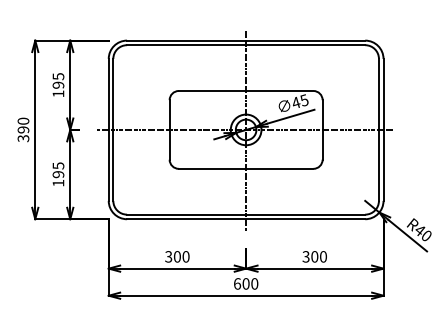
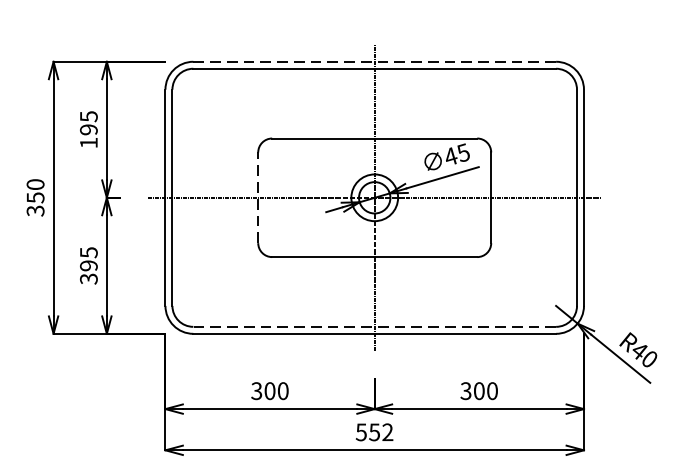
line: (246, 40) -> (375, 61), solid -> dashed
text: (23, 129) -> (35, 197), 390 -> 350
line: (169, 129) -> (257, 197), solid -> dashed
text: (58, 182) -> (88, 277), 195 -> 395
line: (245, 214) -> (373, 326), solid -> dashed
text: (245, 283) -> (373, 431), 600 -> 552

